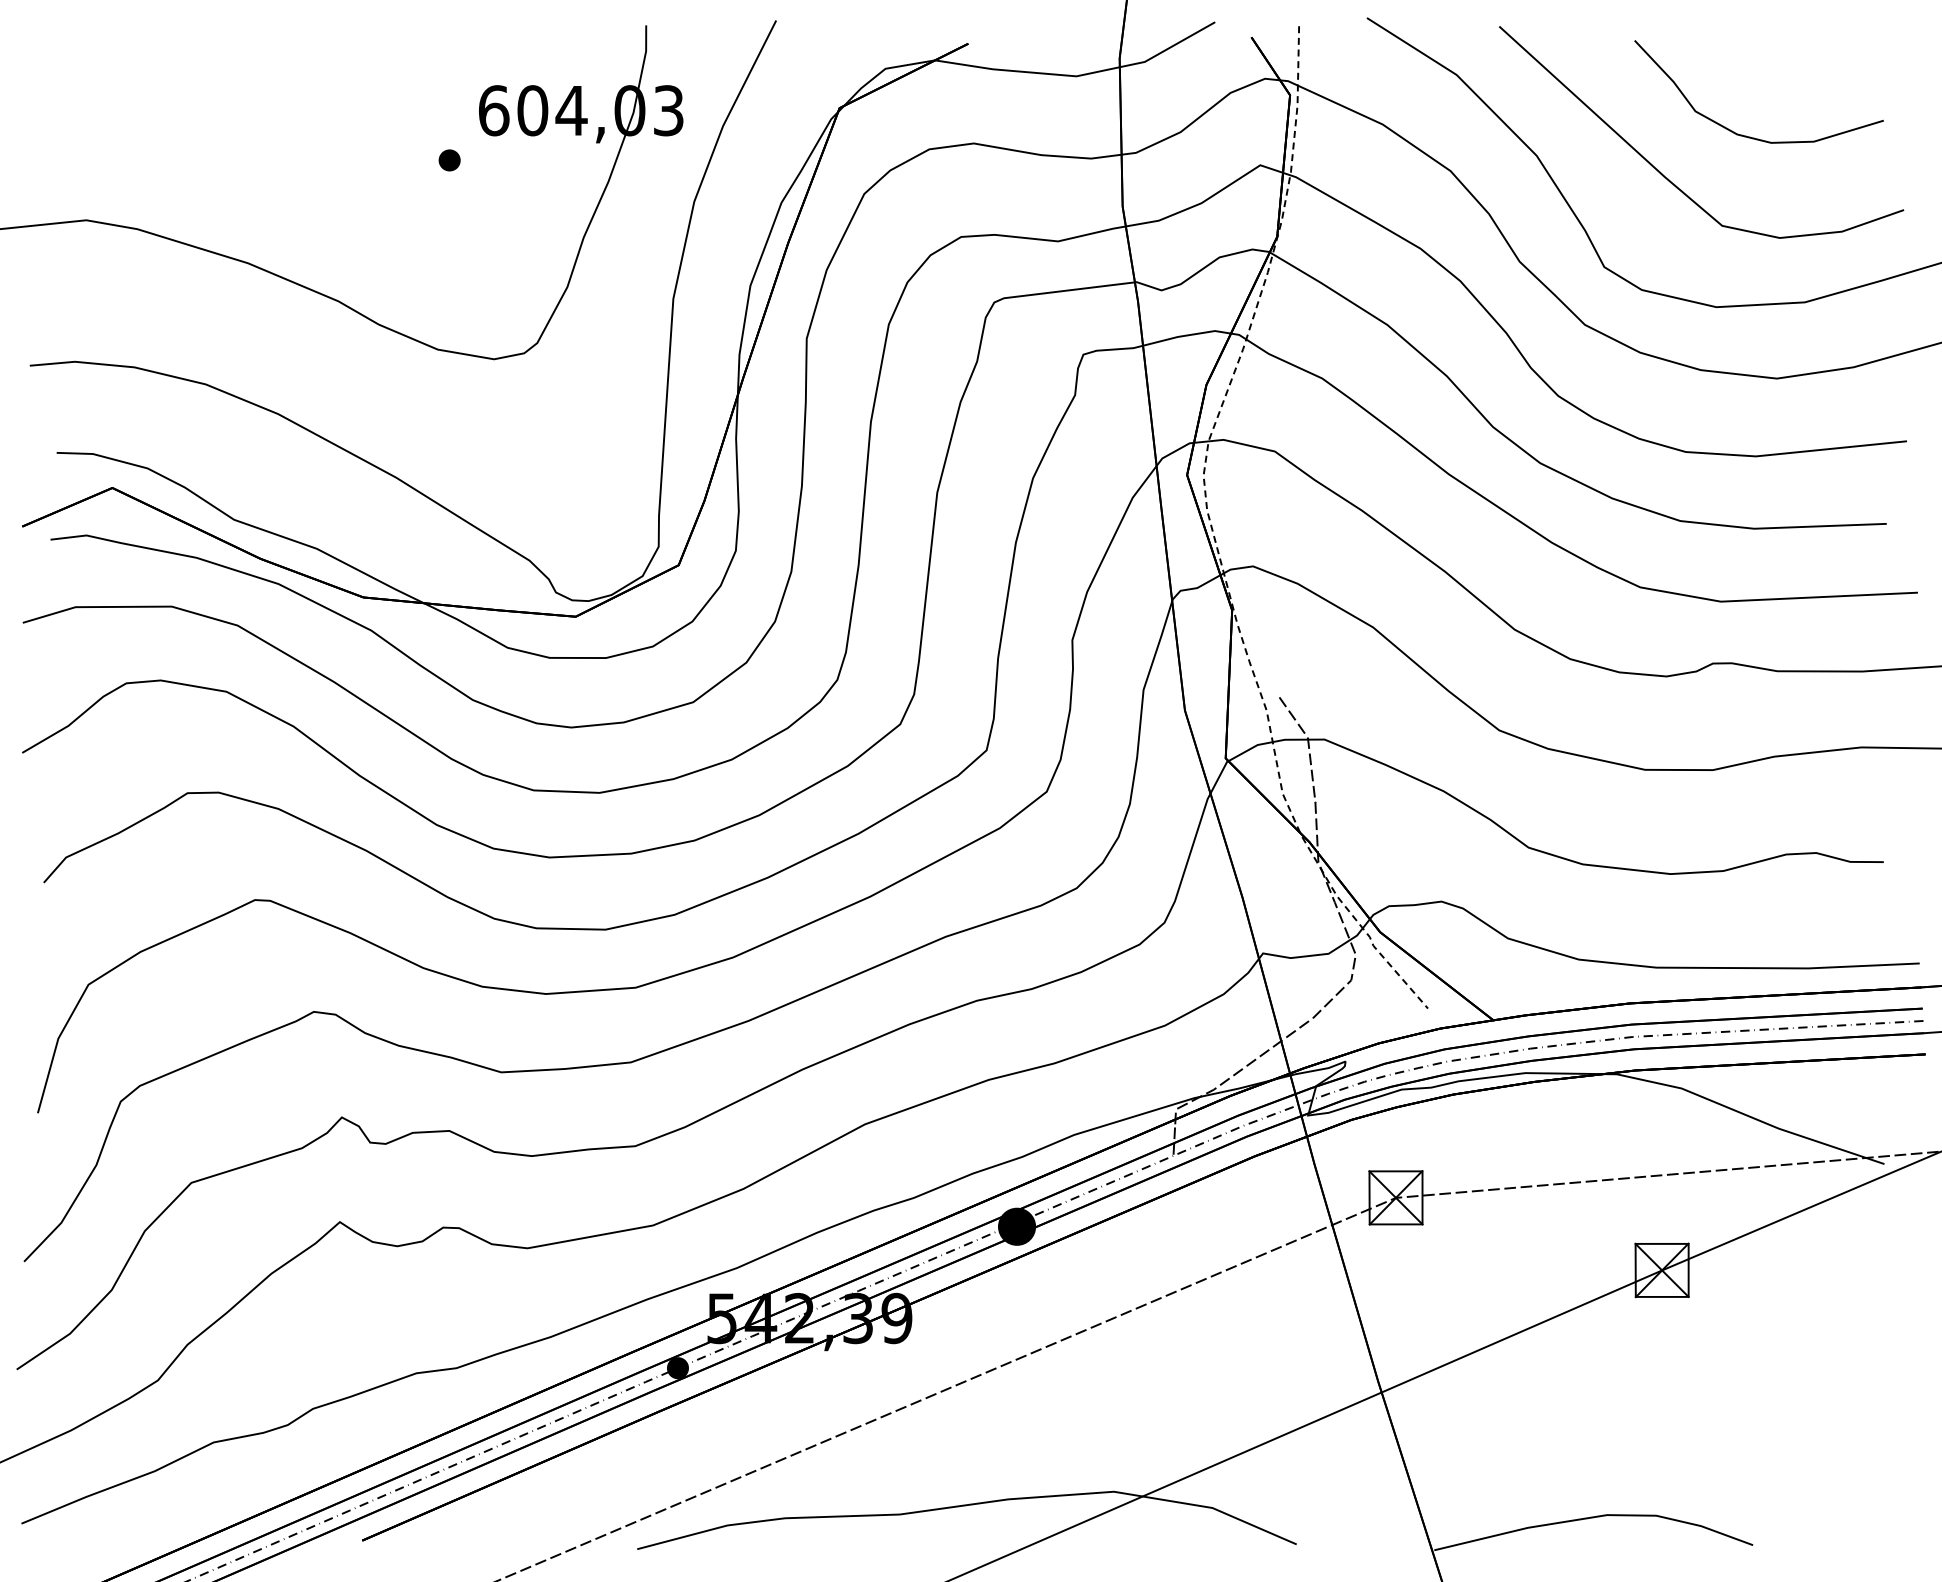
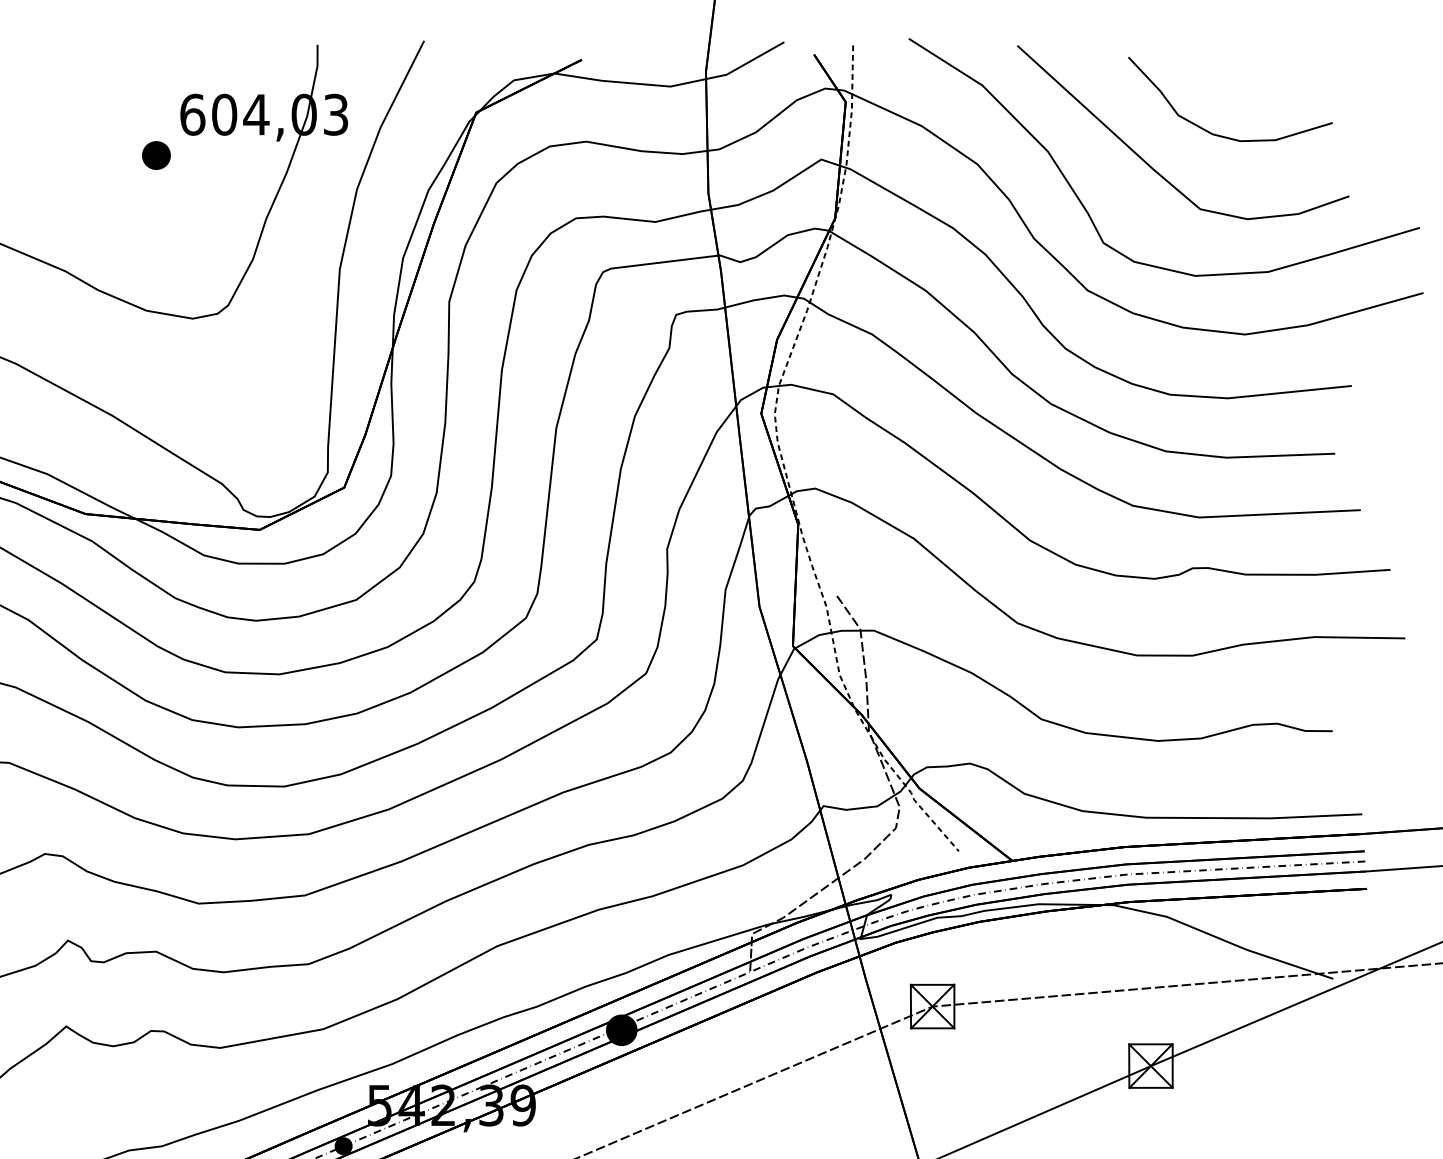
part: (449, 160) -> (156, 155), size x1.6

